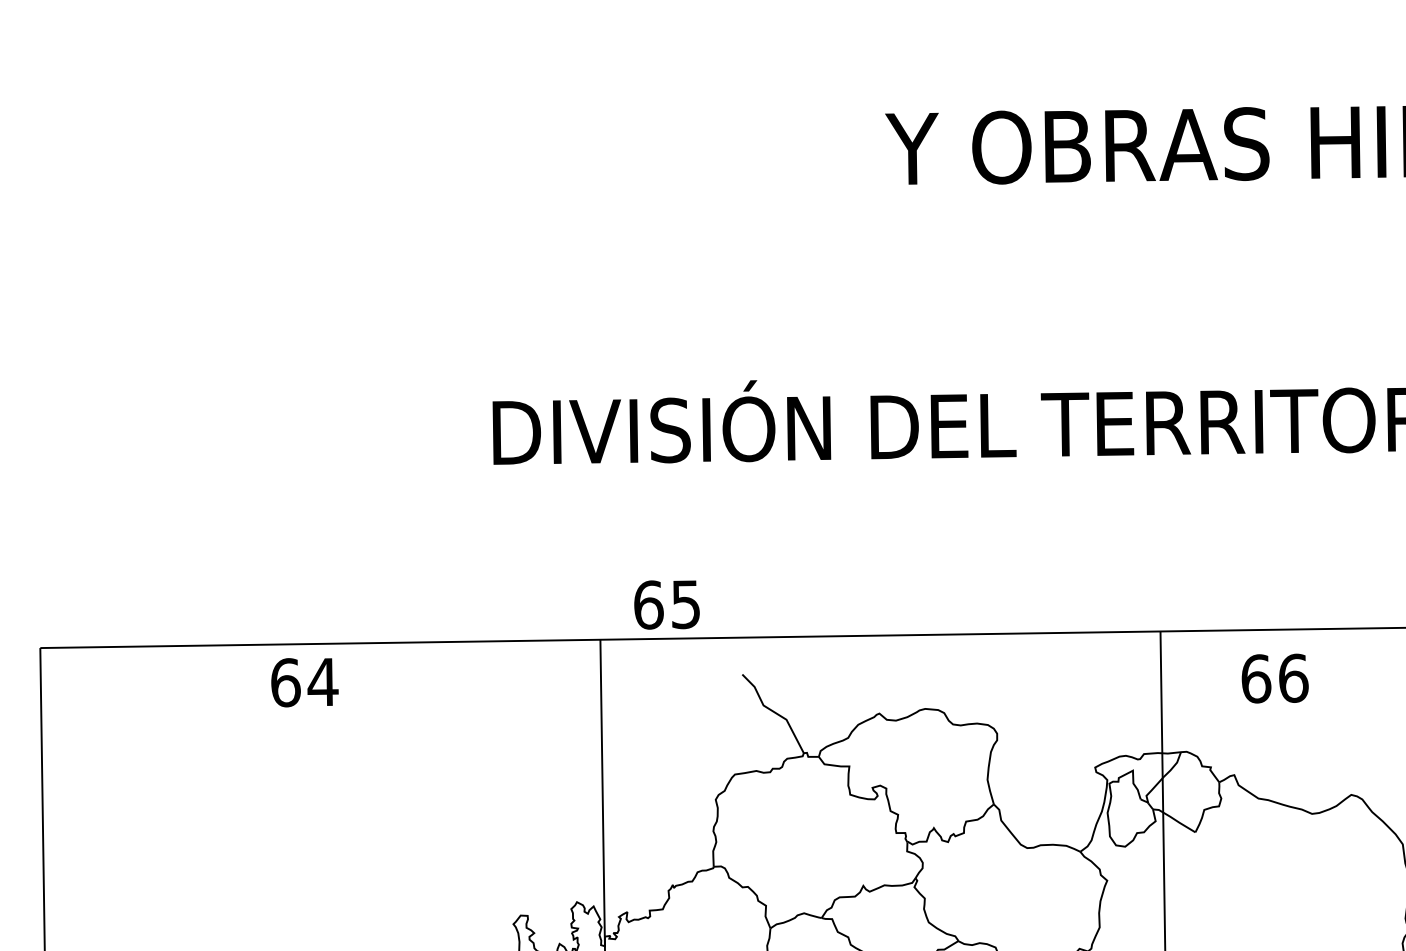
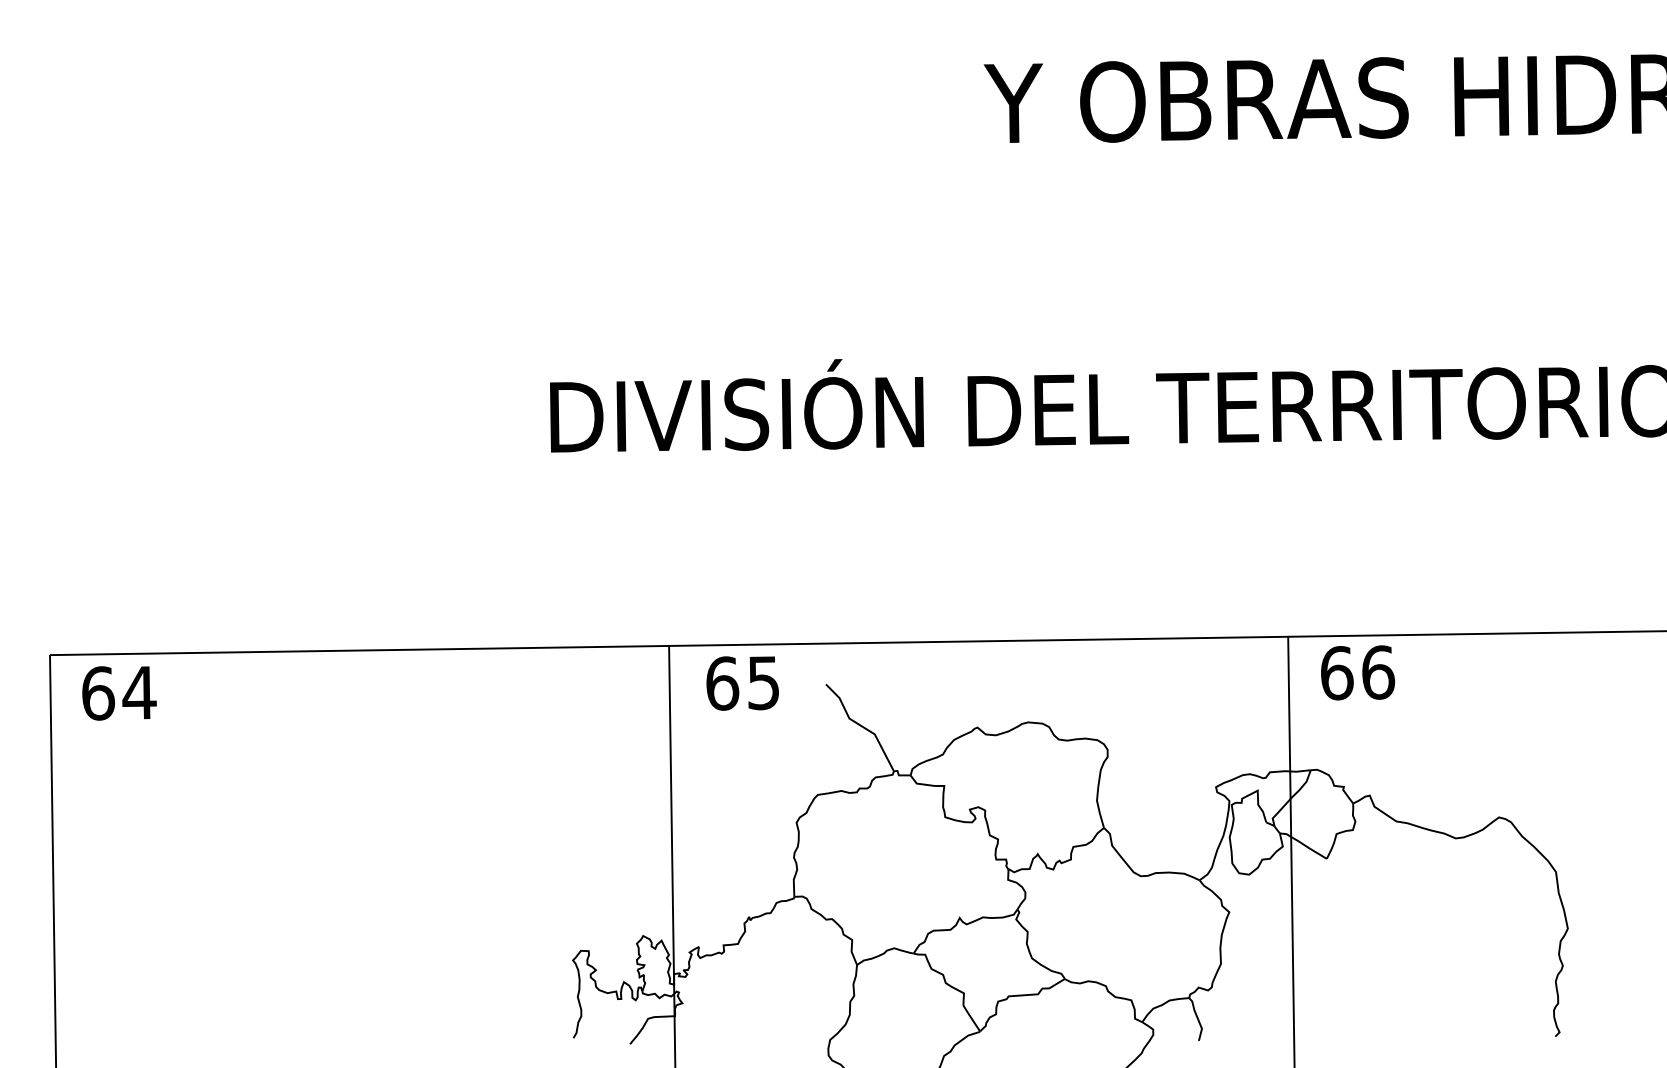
text: (666, 604) -> (742, 683), moved
text: (1275, 678) -> (1358, 672), moved
text: (304, 682) -> (119, 693), moved

